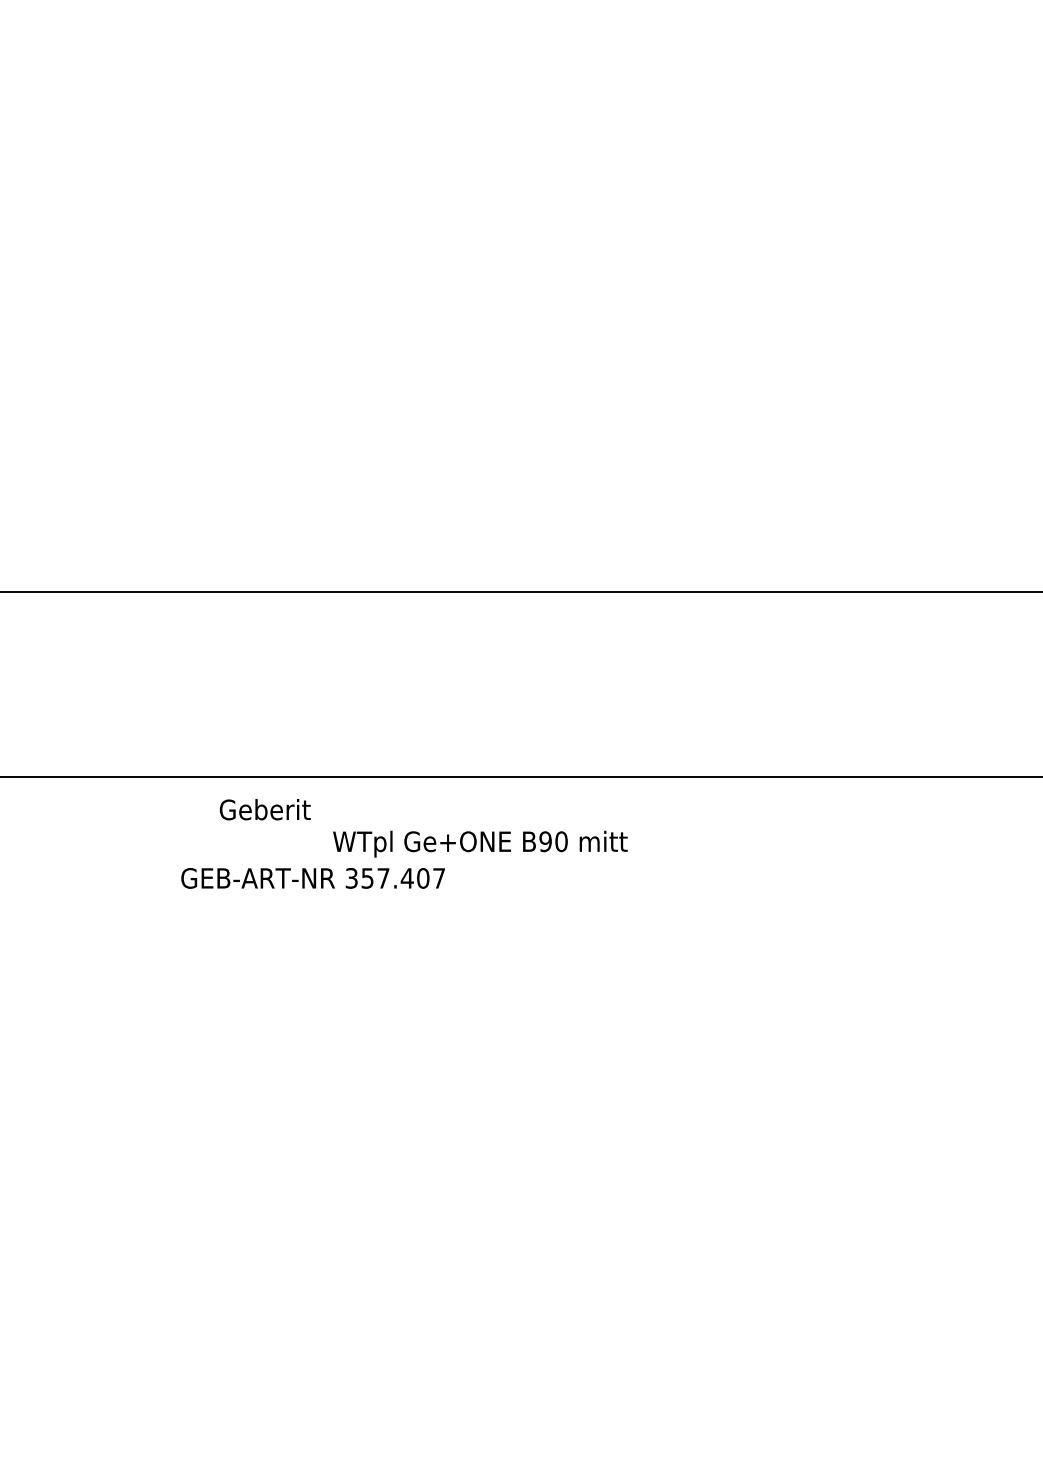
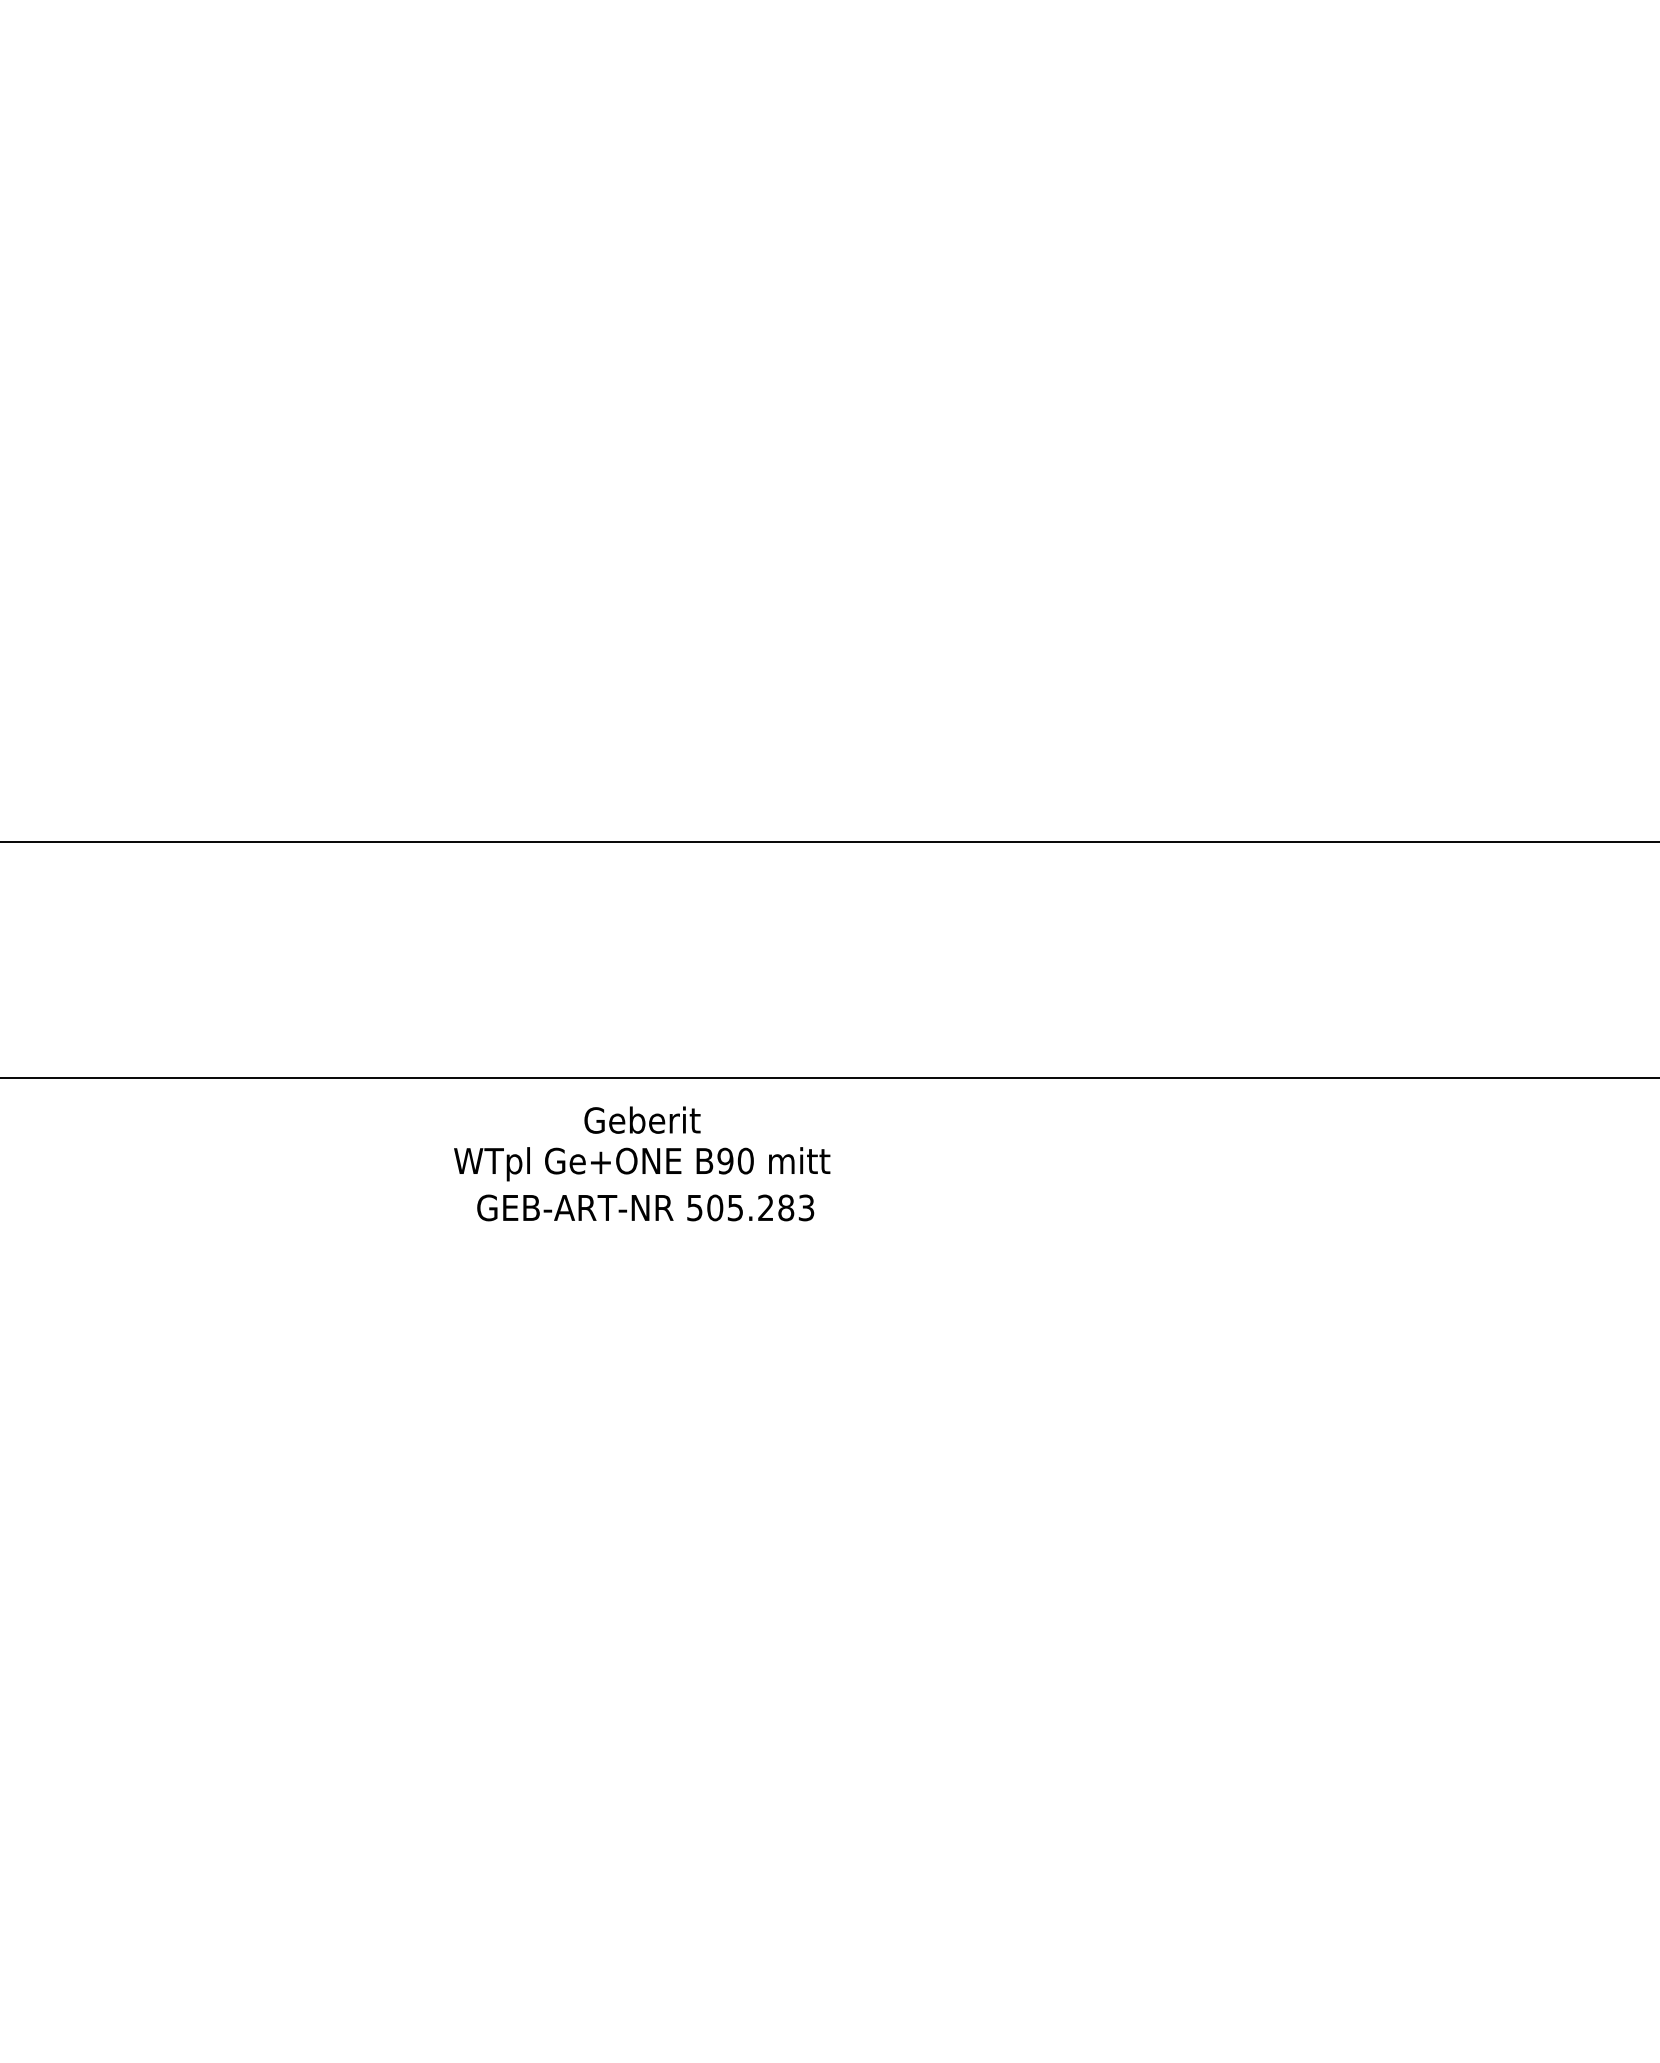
text: (265, 809) -> (642, 1119), moved
text: (480, 844) -> (642, 1164), moved
text: (395, 878) -> (750, 1207), 357.407 -> 505.283

